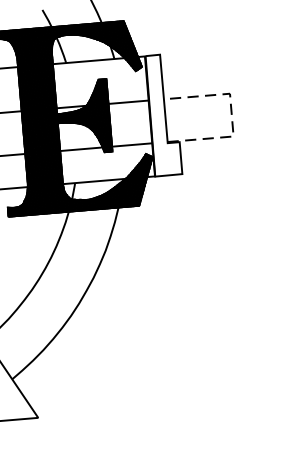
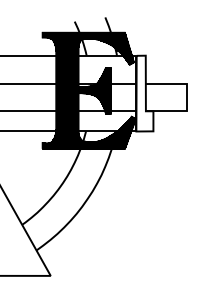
line: (231, 114) -> (187, 96), dashed -> solid

